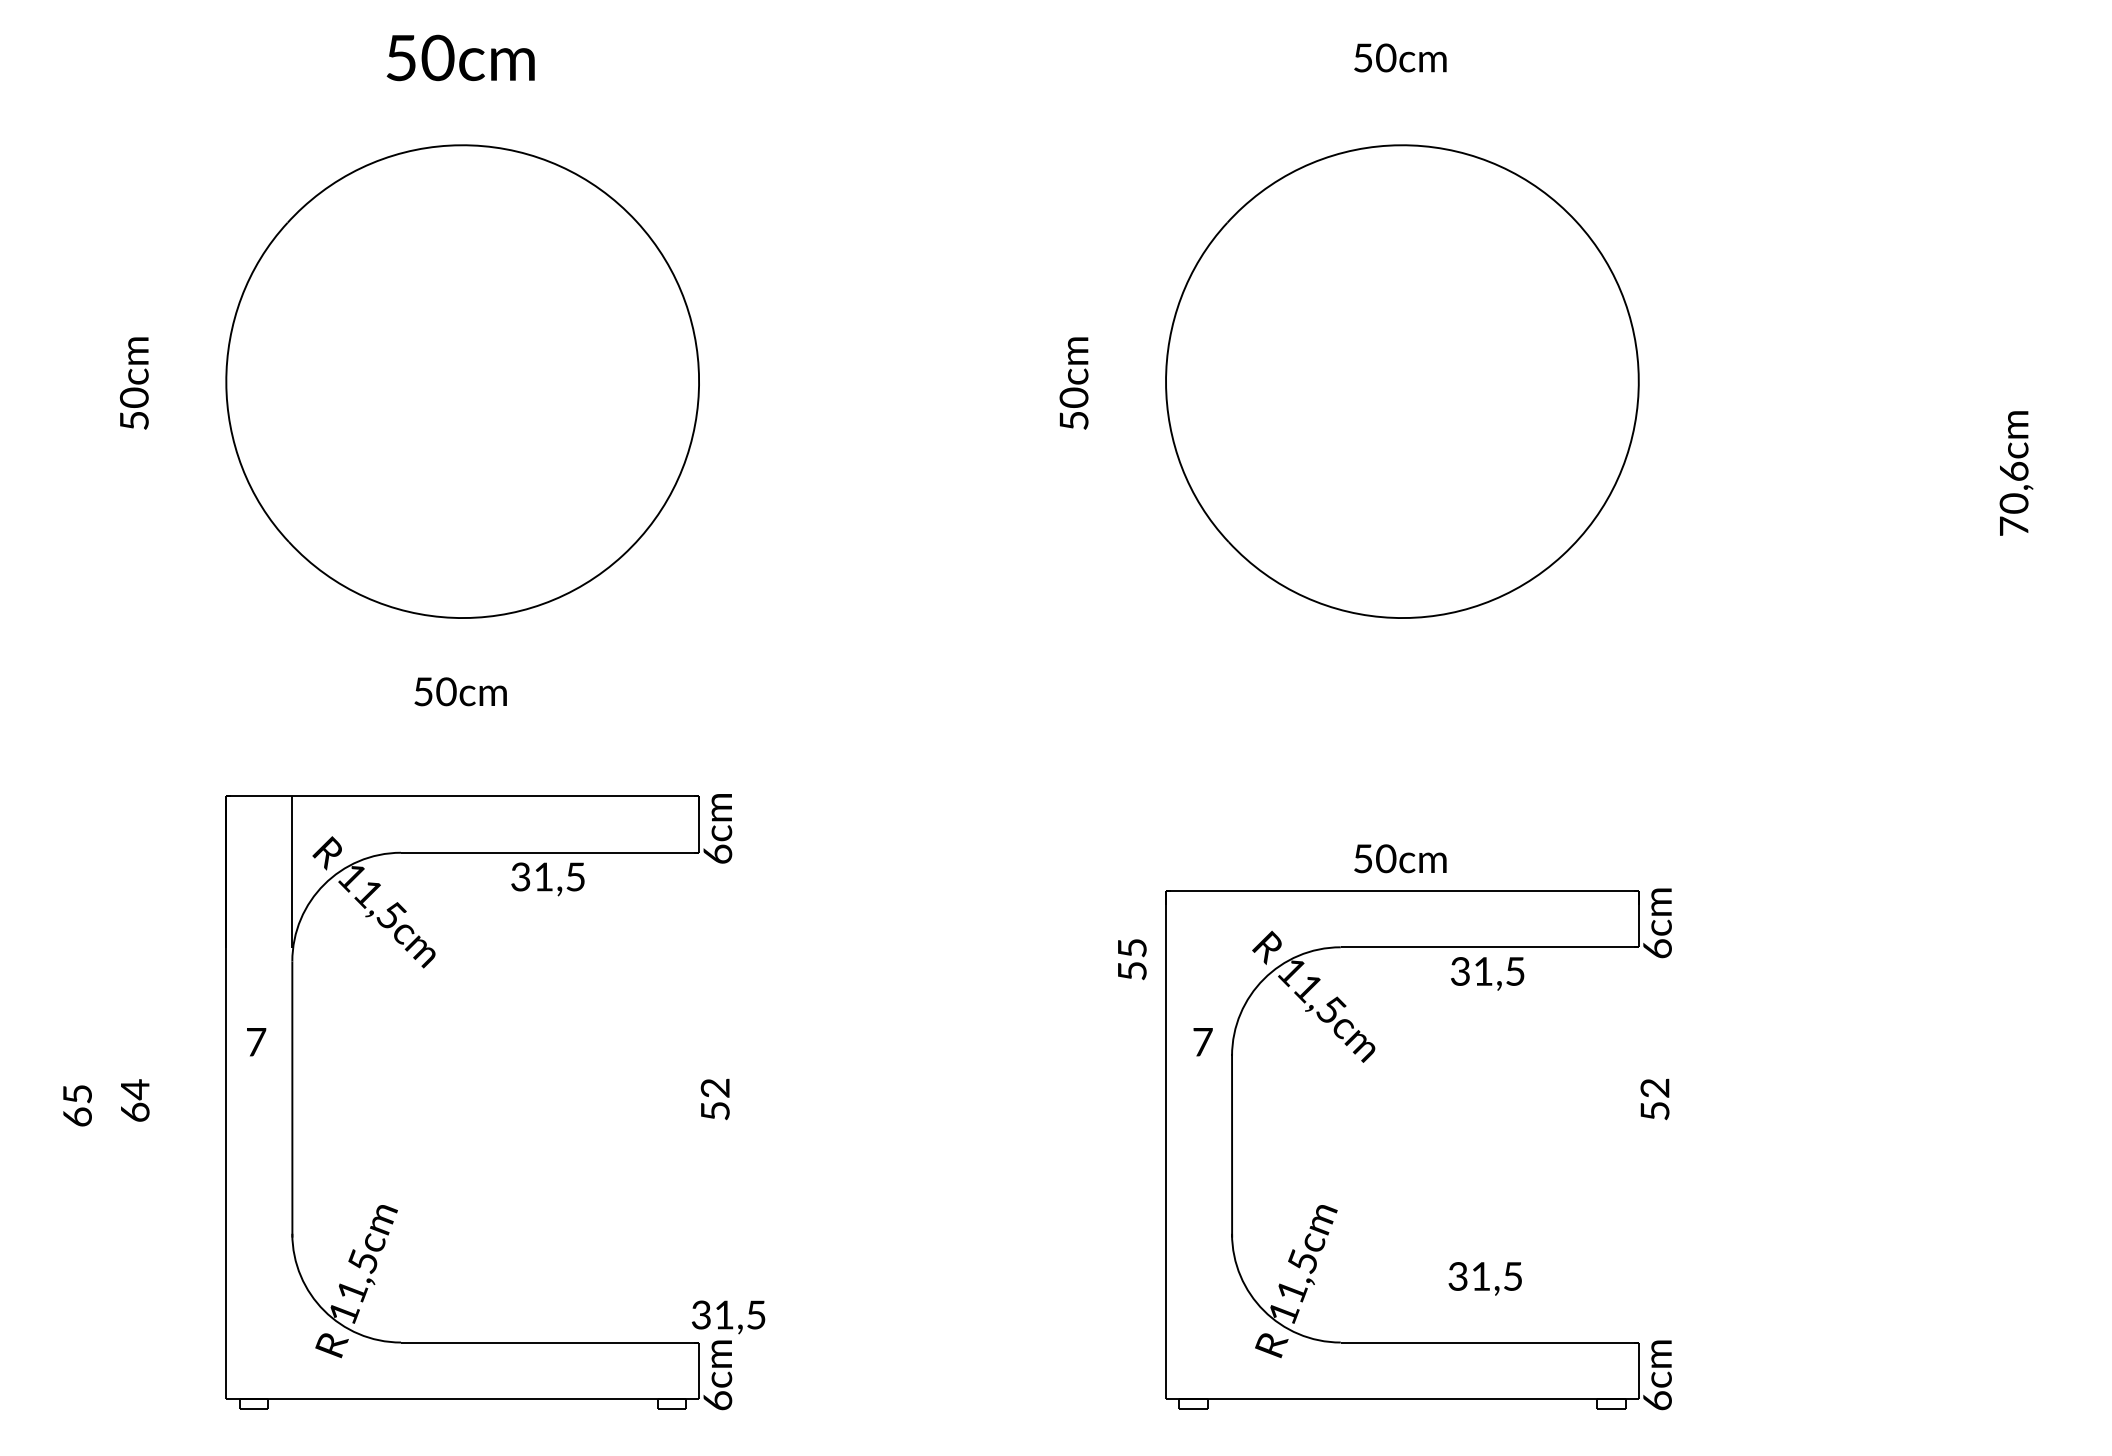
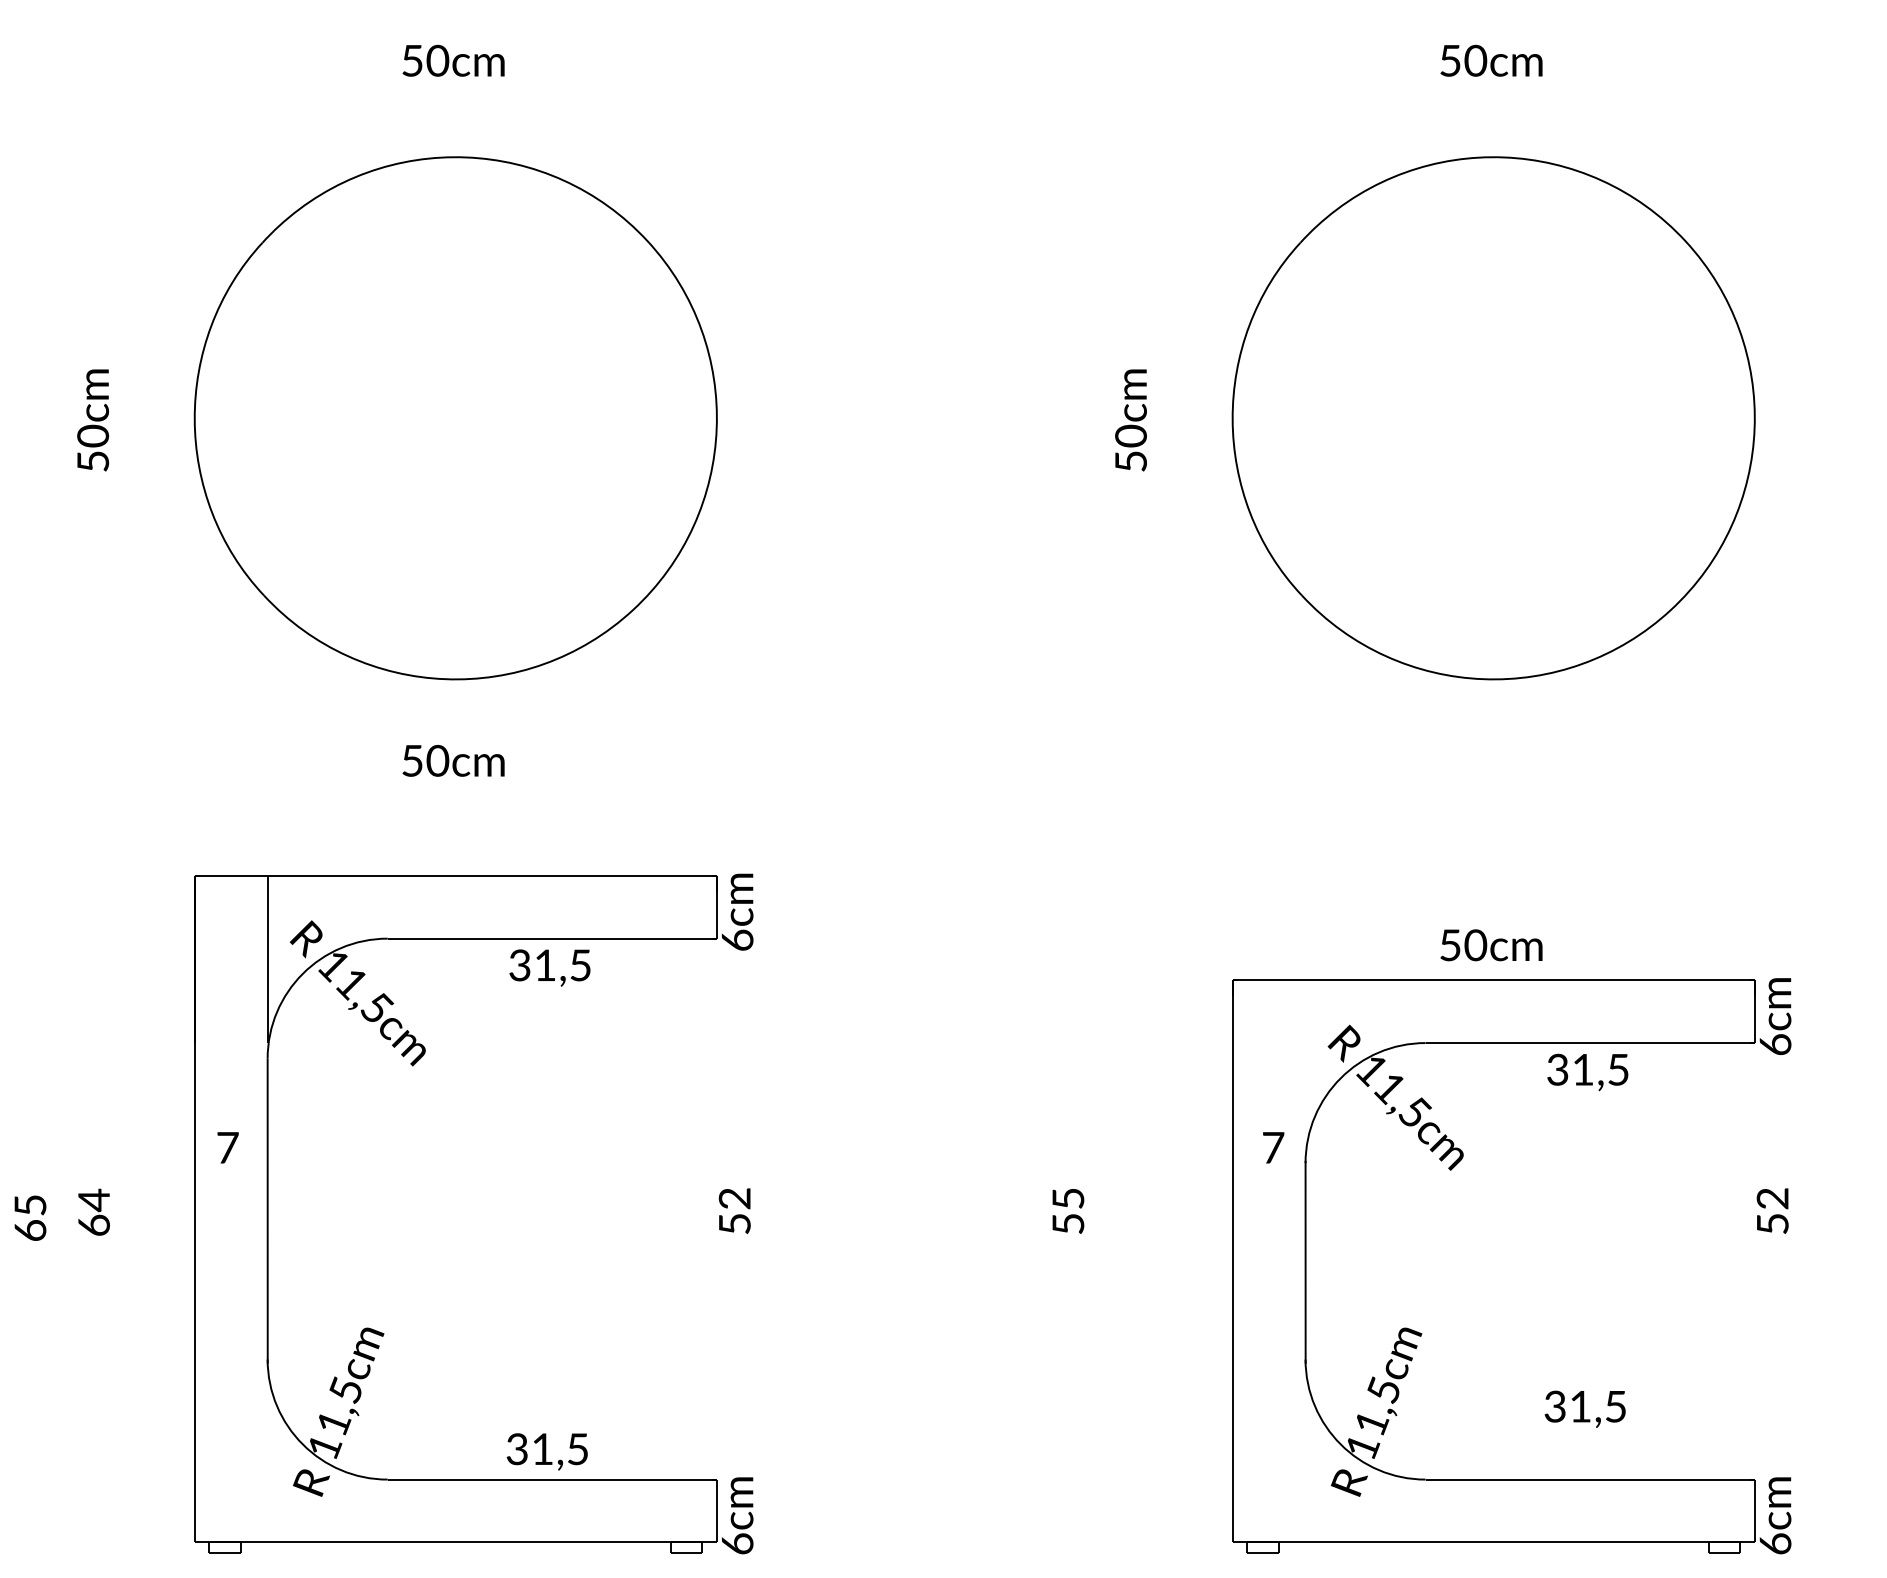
part: (460, 57) -> (453, 60), size x0.62
part: (1132, 959) -> (1068, 1211), moved
part: (728, 1317) -> (547, 1451), moved

